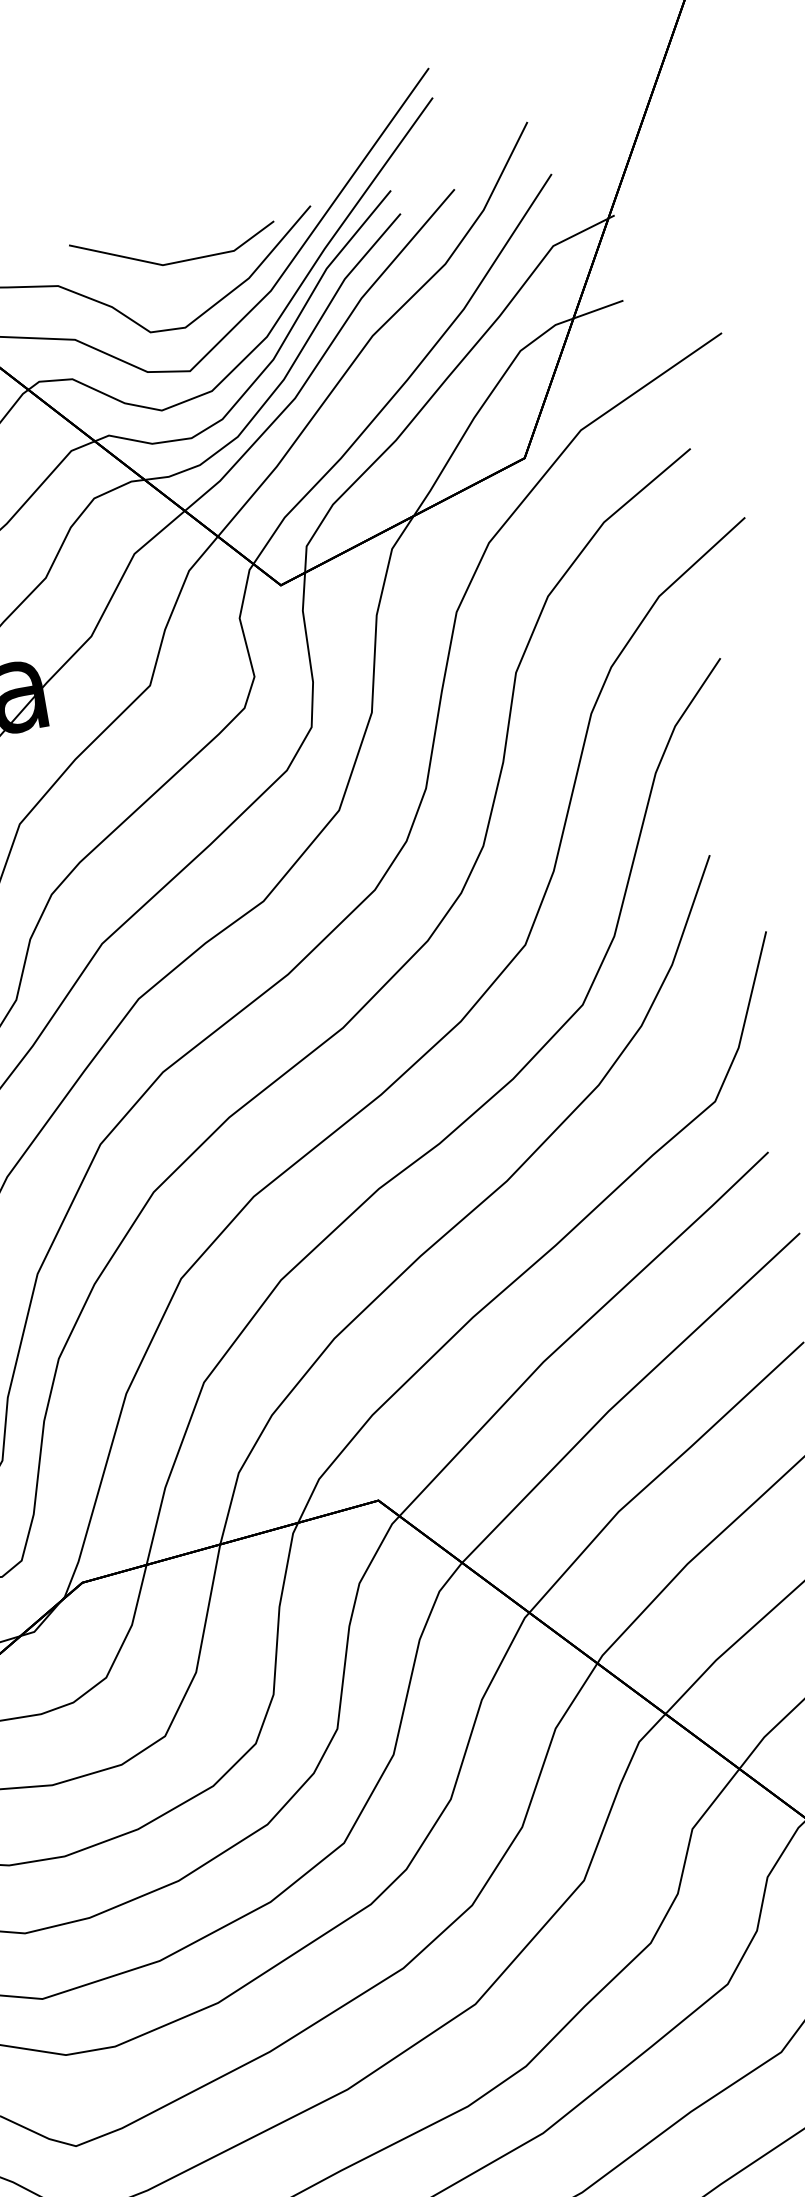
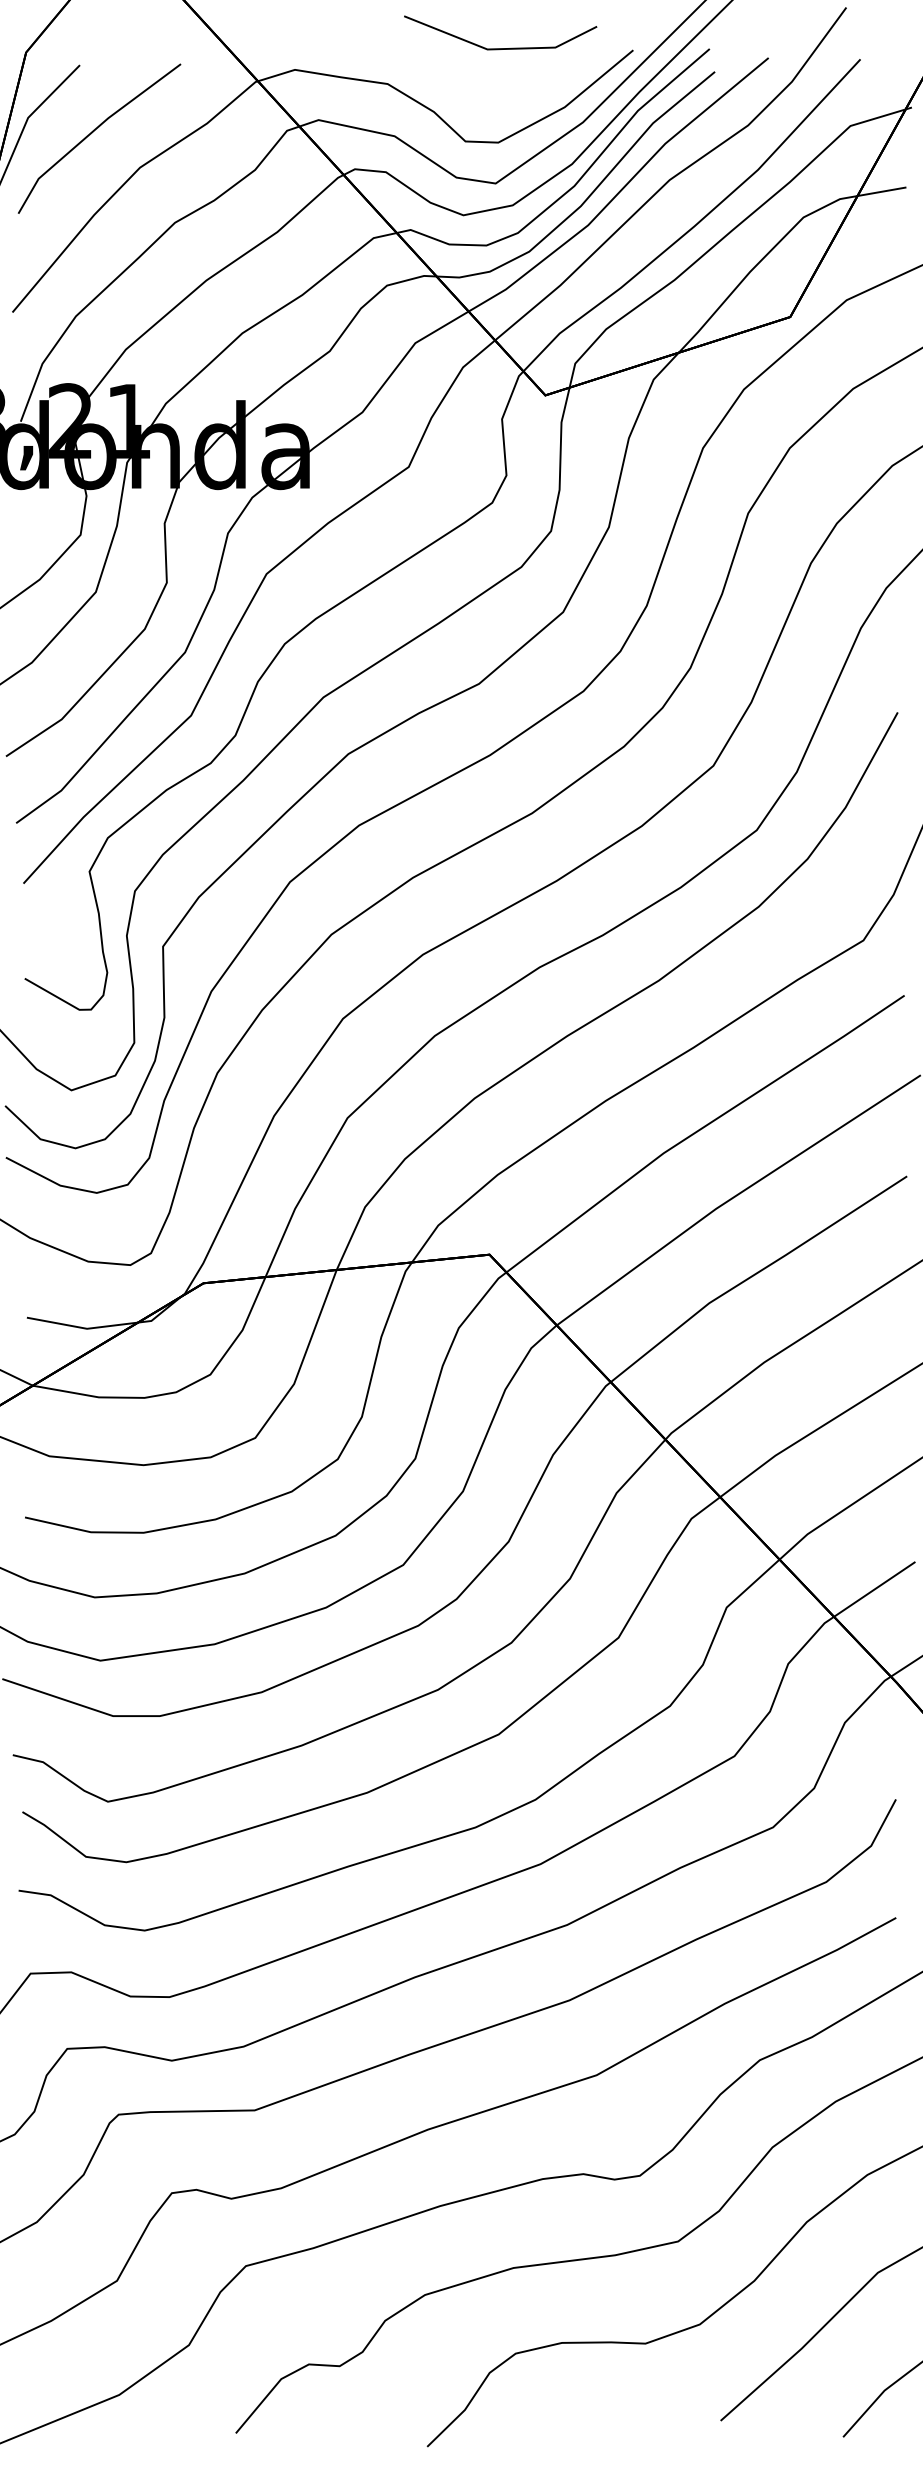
line: (176, 261) -> (500, 48), moved

